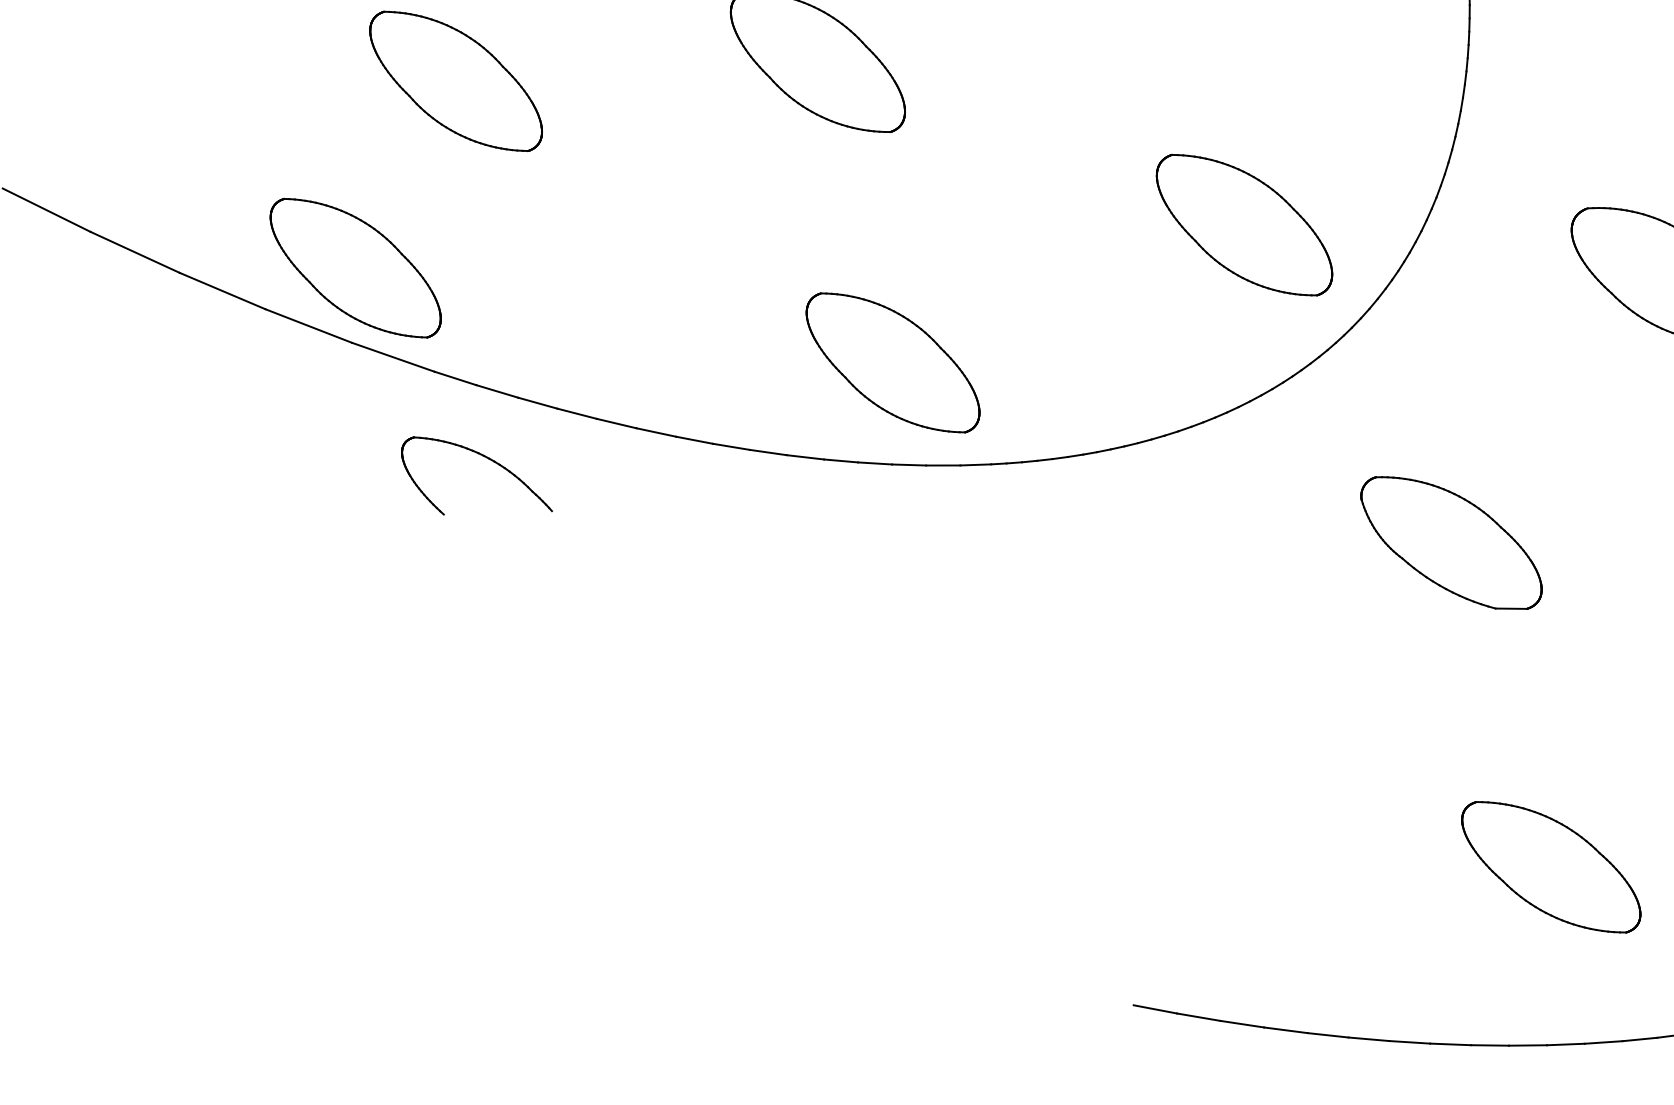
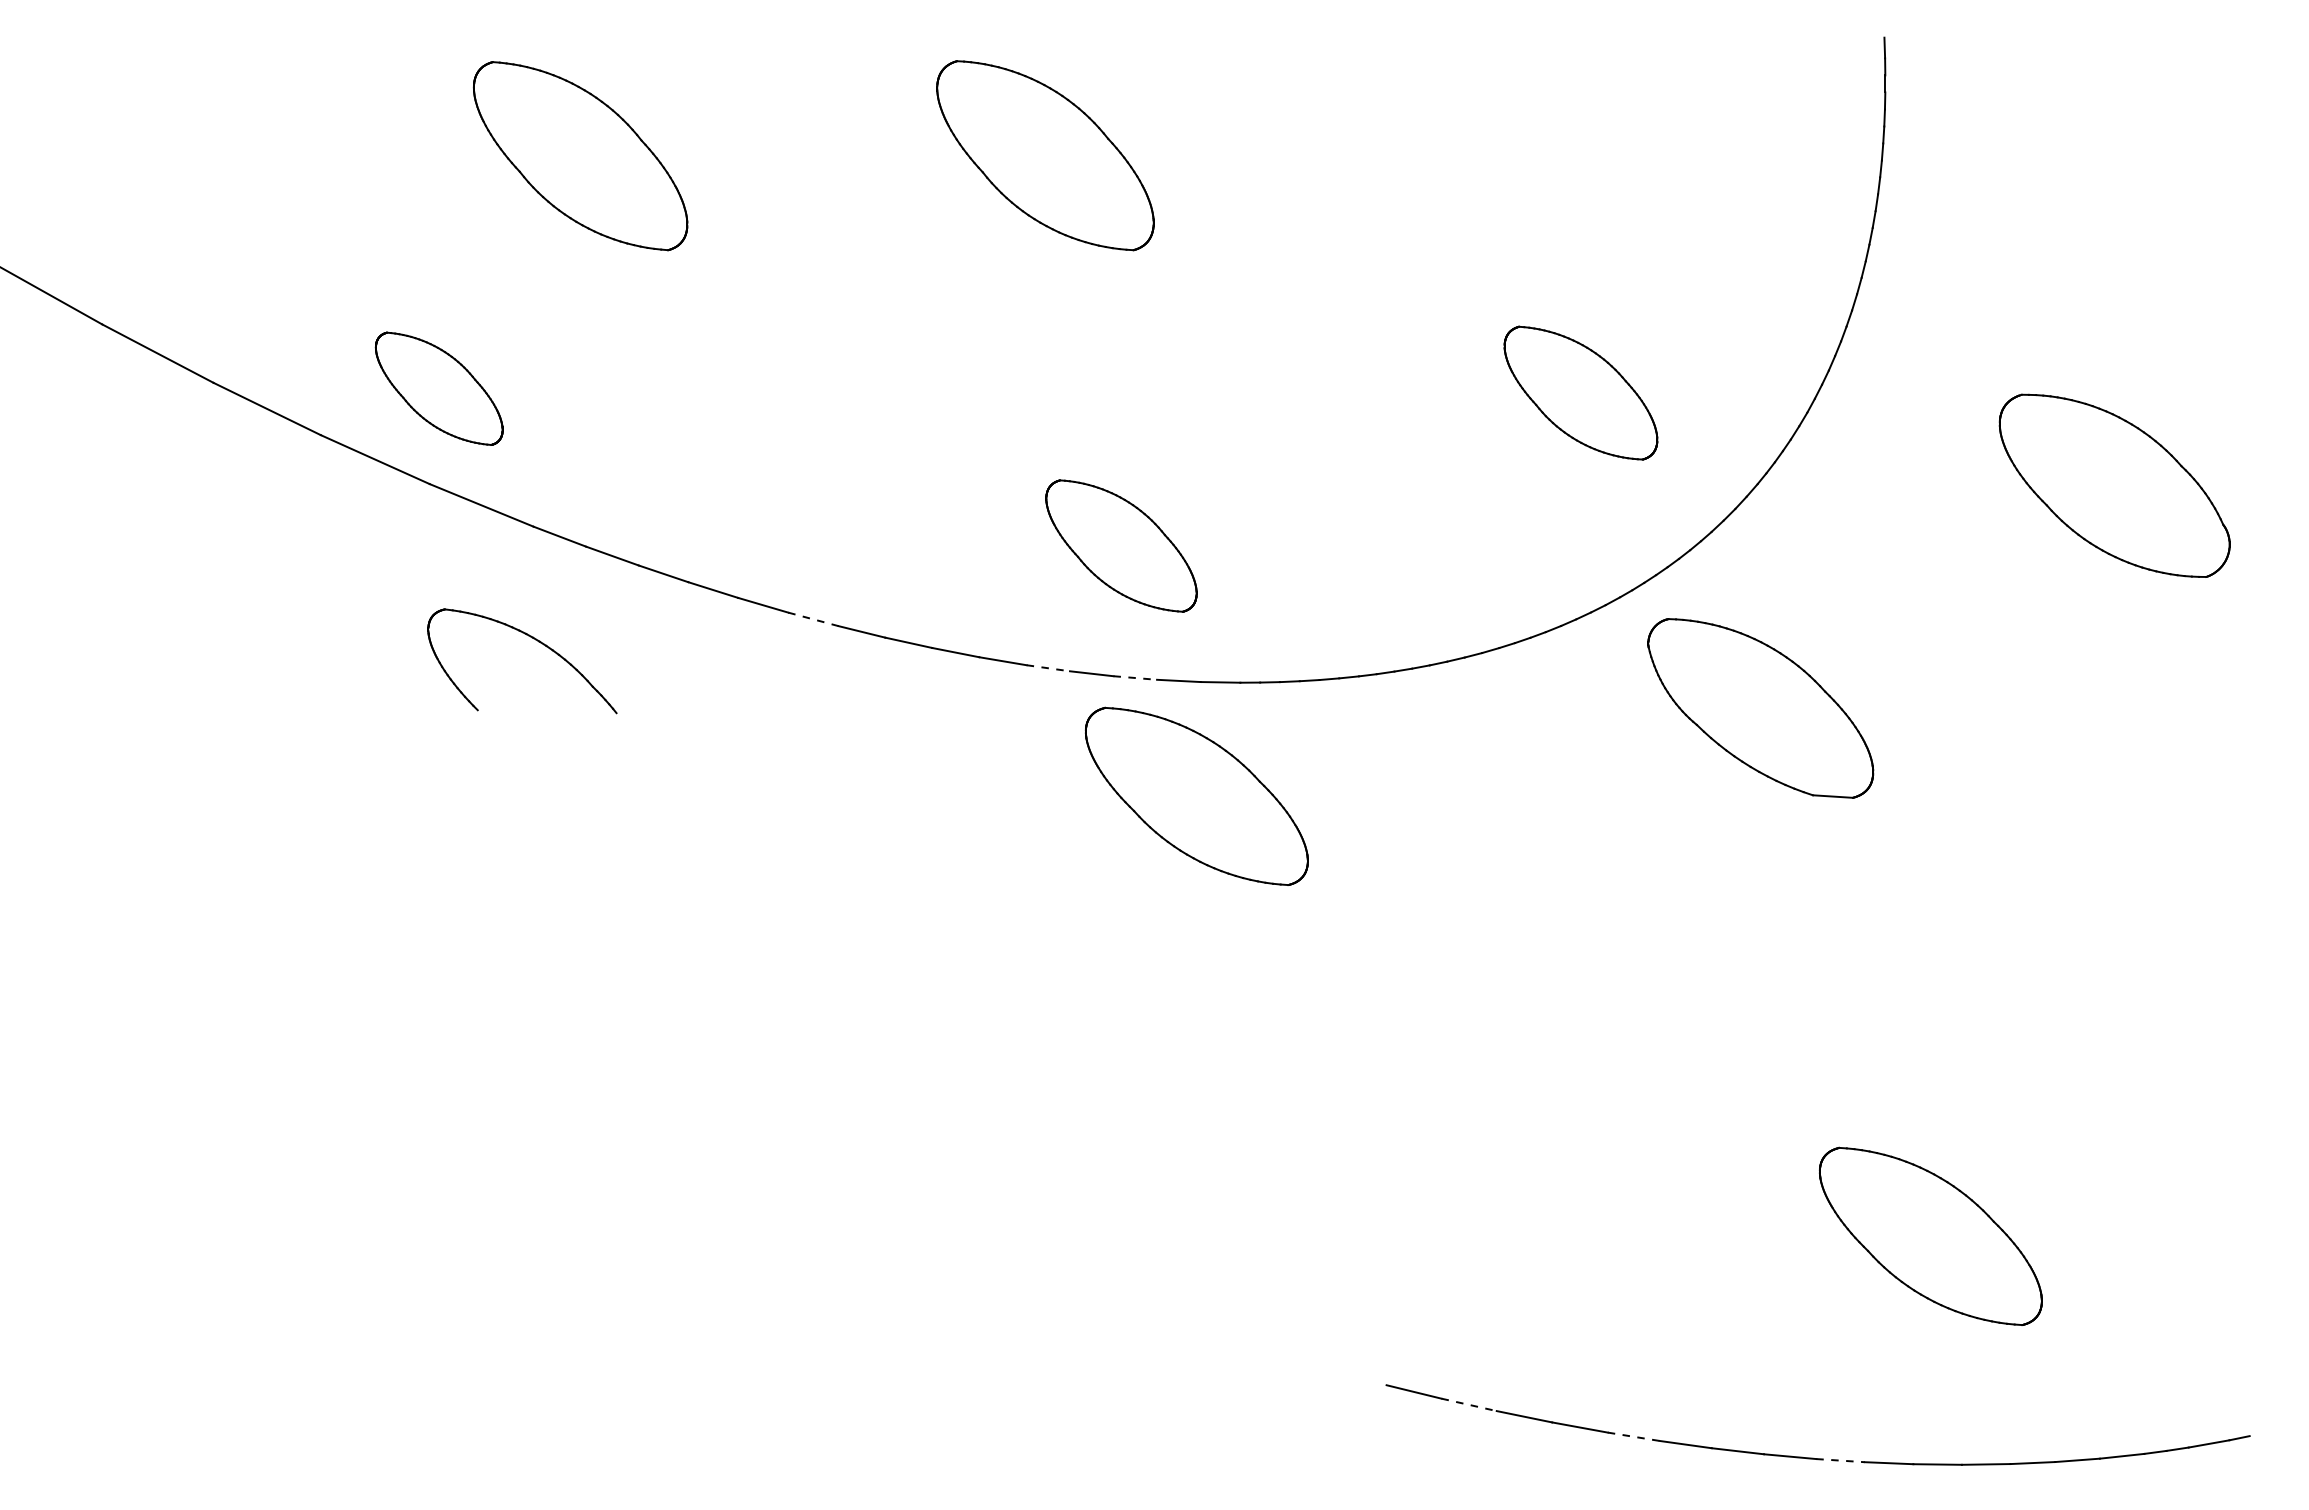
part: (1244, 224) -> (1580, 392), size x0.7
part: (355, 268) -> (438, 388), size x0.6
part: (893, 362) -> (1121, 545), size x0.7
line: (656, 432) -> (813, 619), solid -> dashed
part: (484, 457) -> (533, 639), moved
line: (841, 461) -> (1048, 668), solid -> dashed
line: (909, 465) -> (1135, 678), solid -> dashed
part: (1451, 543) -> (1760, 708), moved
part: (961, 553) -> (1196, 795), added
line: (1199, 1016) -> (1469, 1404), solid -> dashed
line: (1328, 1035) -> (1634, 1436), solid -> dashed
line: (1490, 1045) -> (1841, 1460), solid -> dashed

